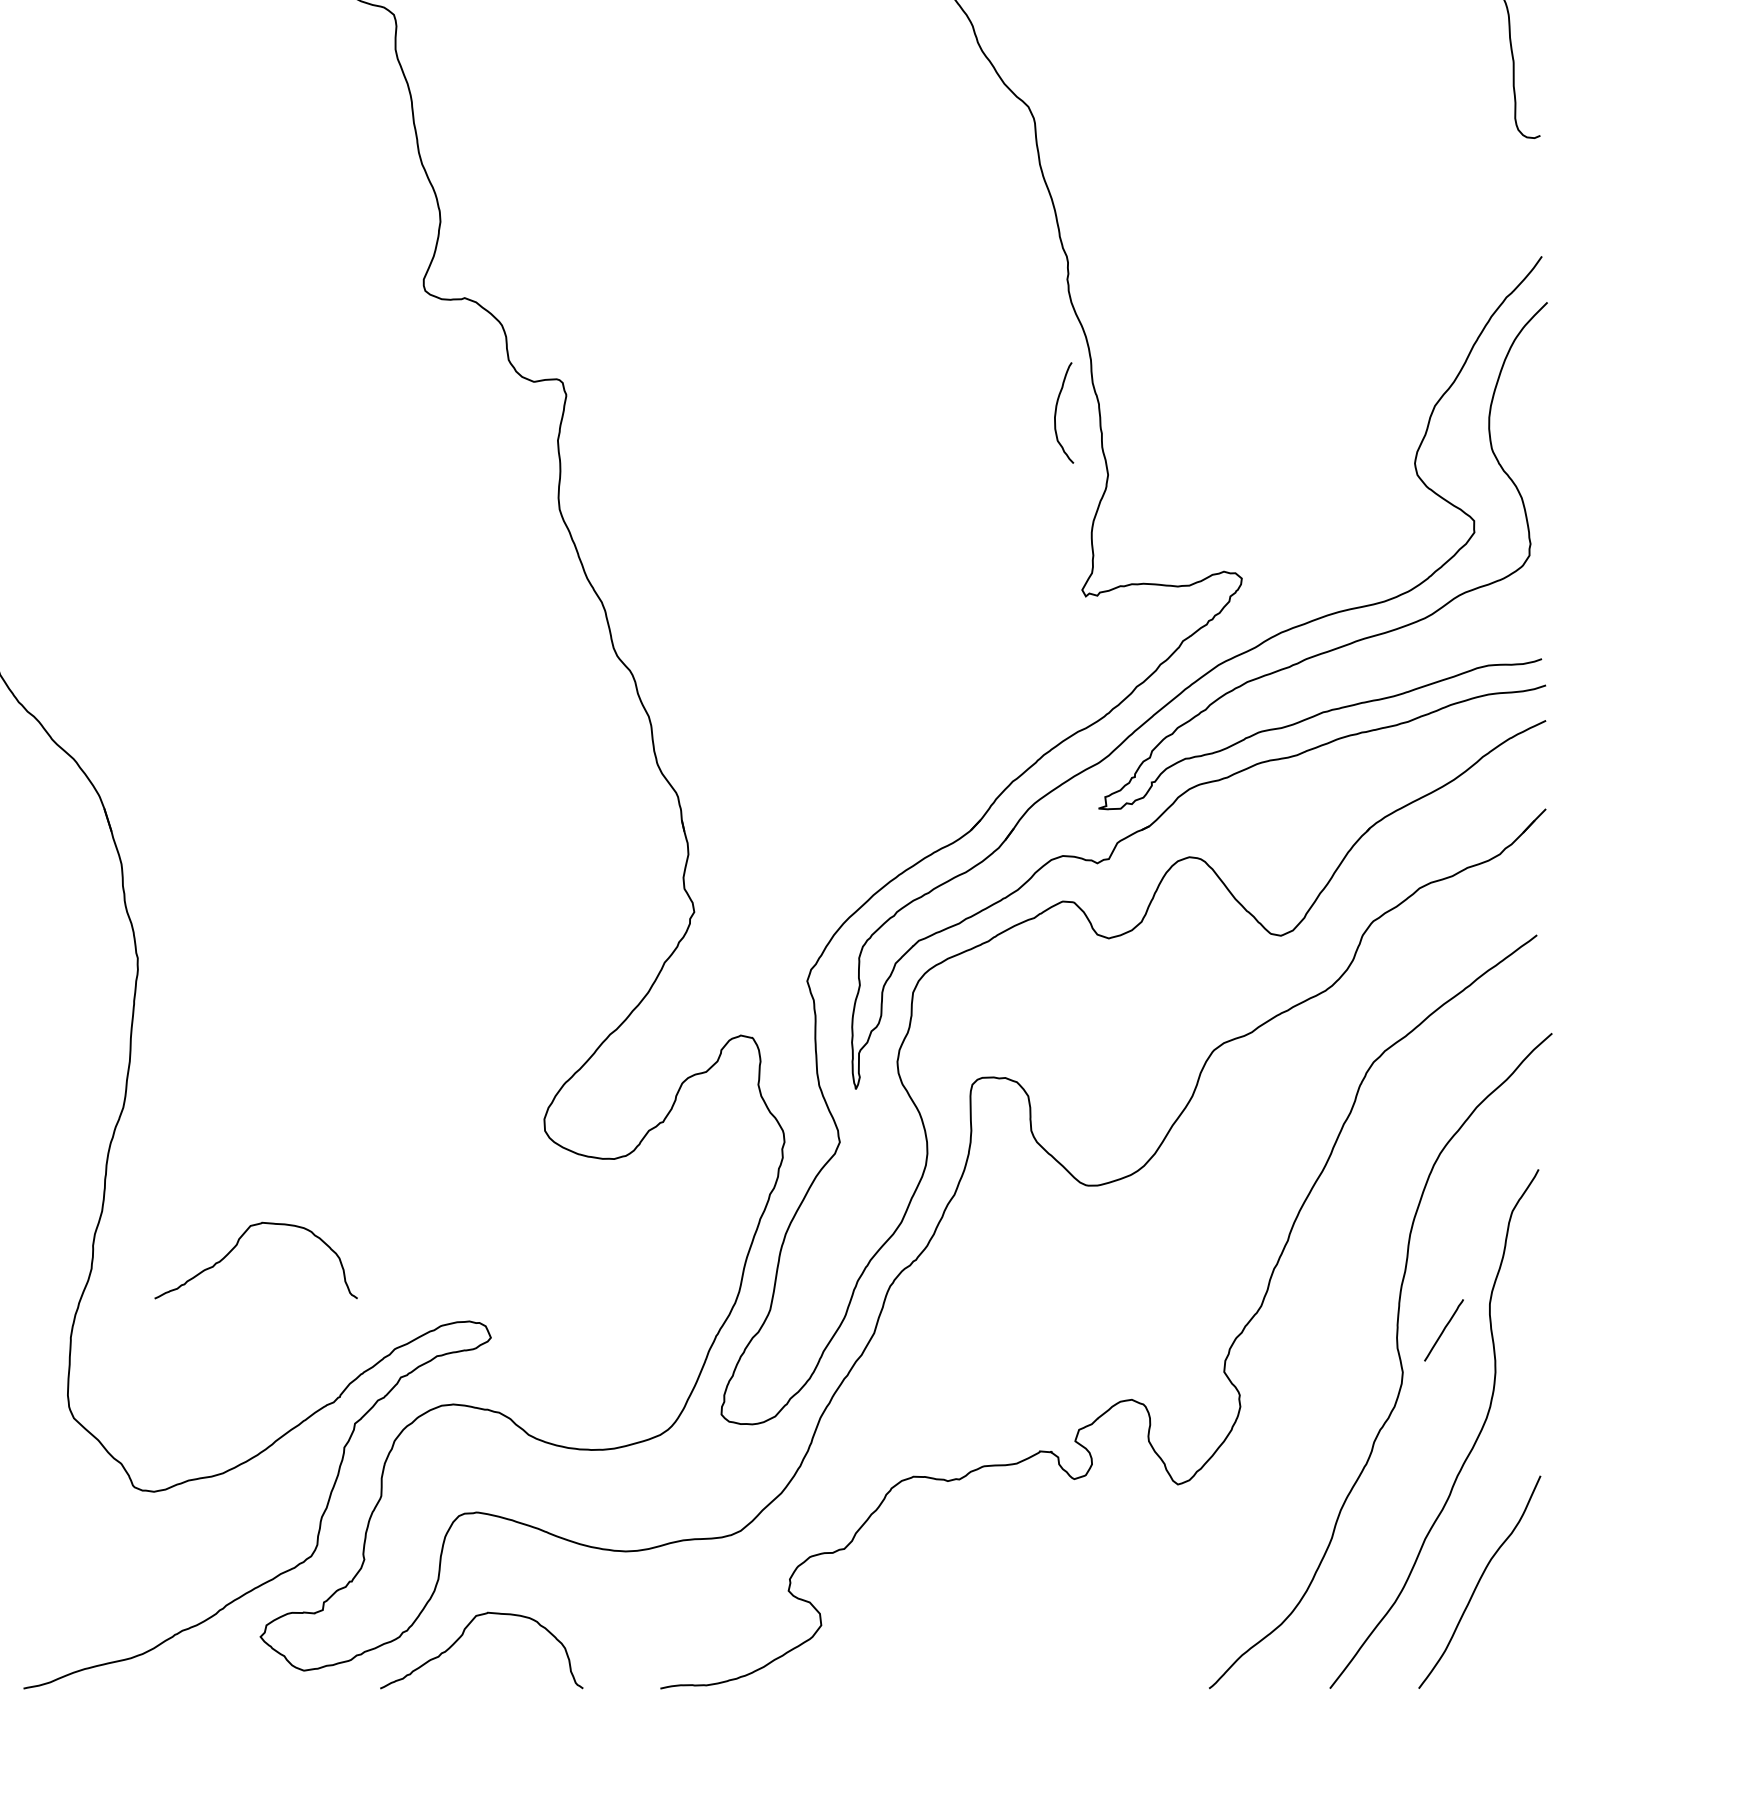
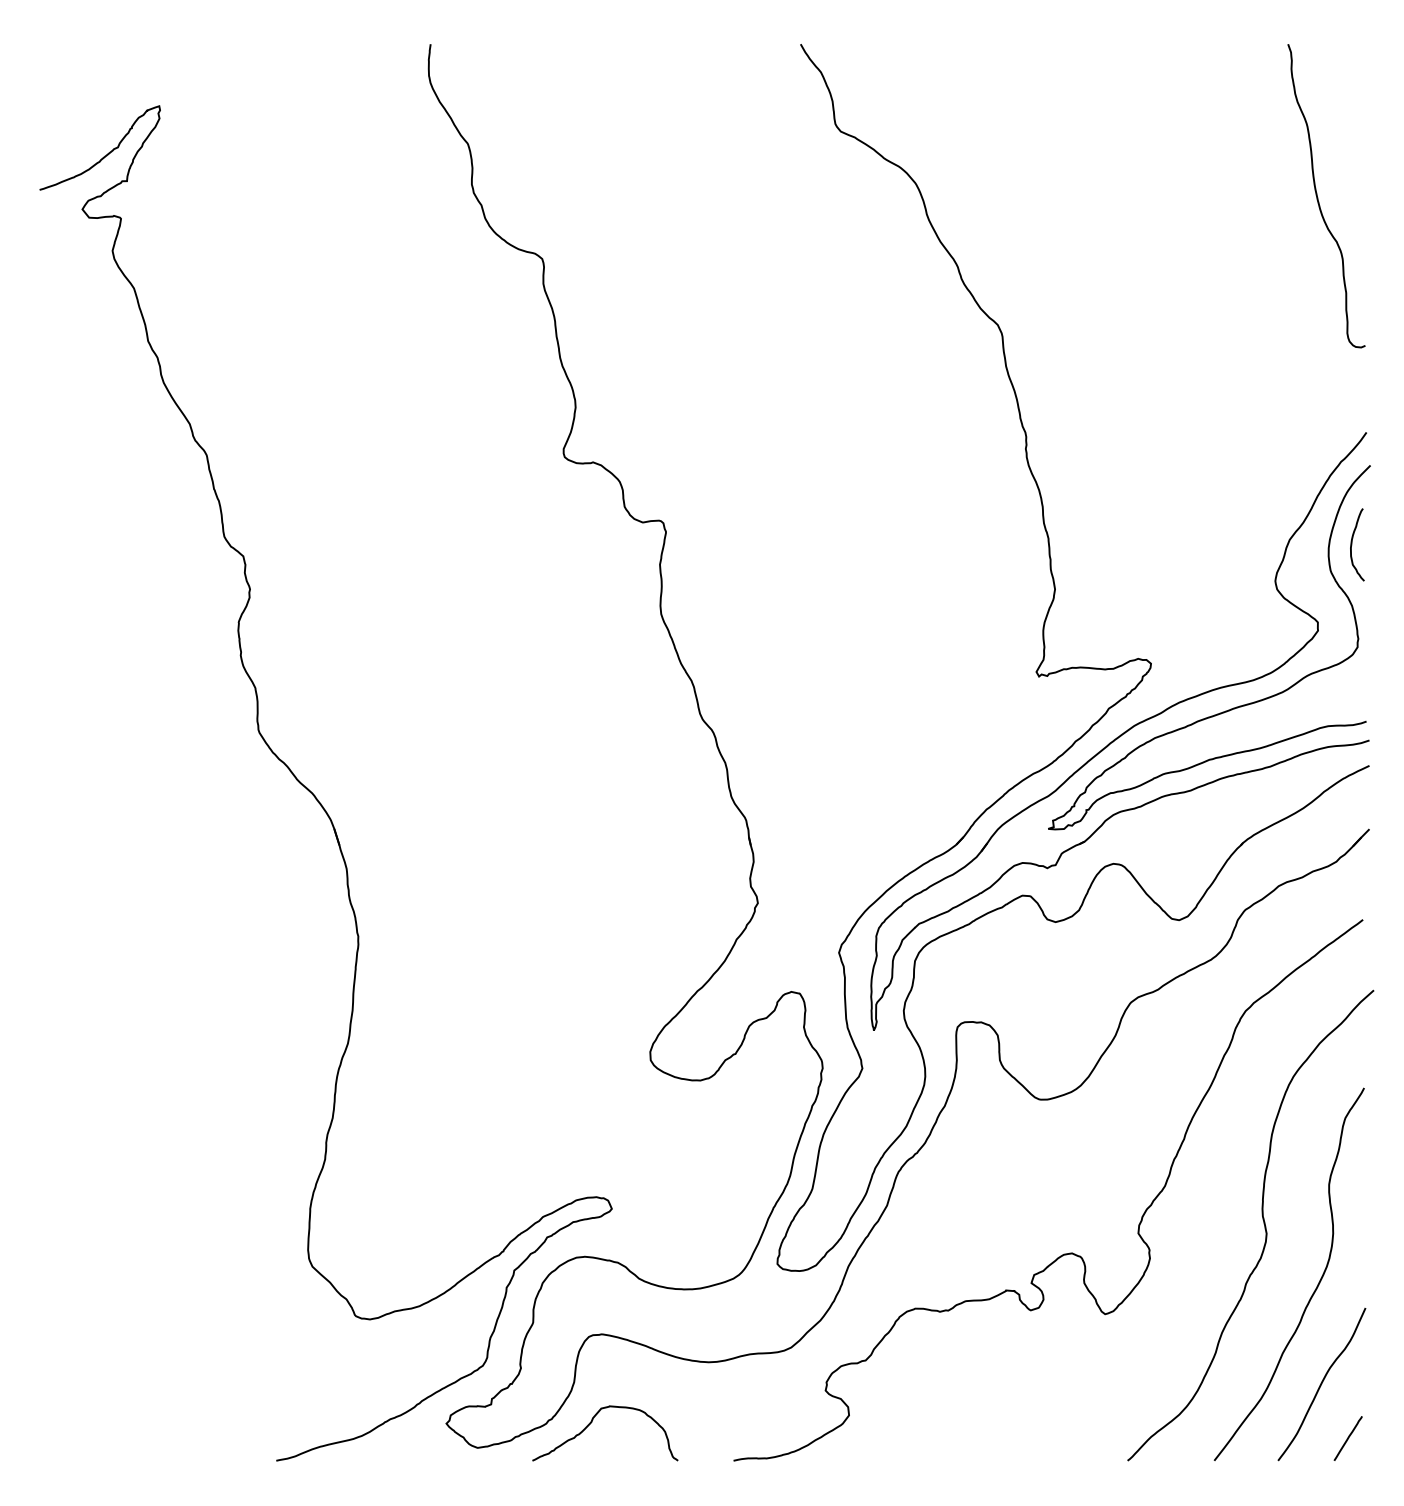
curve: (1057, 412) -> (1352, 544), moved
curve: (238, 1245) -> (430, 1142), removed
line: (1443, 1330) -> (1347, 1438), moved

